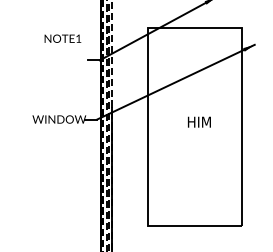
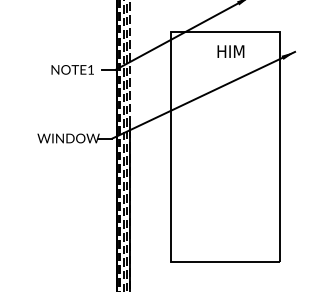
text: (62, 38) -> (72, 69), moved
text: (199, 122) -> (230, 51), moved

